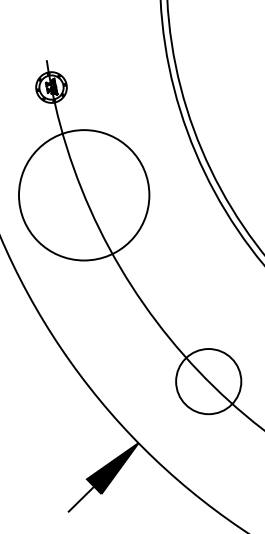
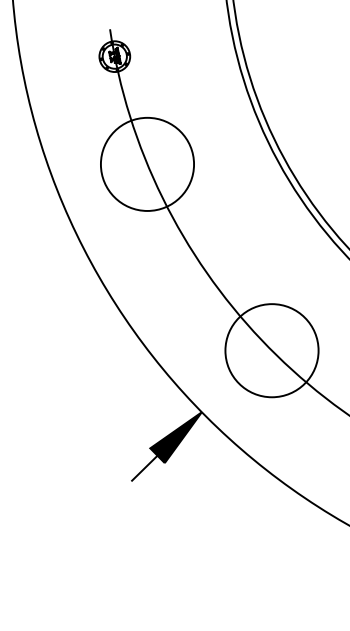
circle: (84, 194) -> (147, 163), size x0.71
circle: (208, 381) -> (271, 350), size x1.43

